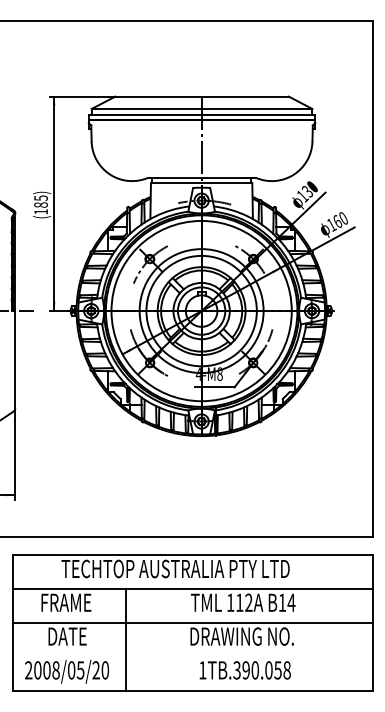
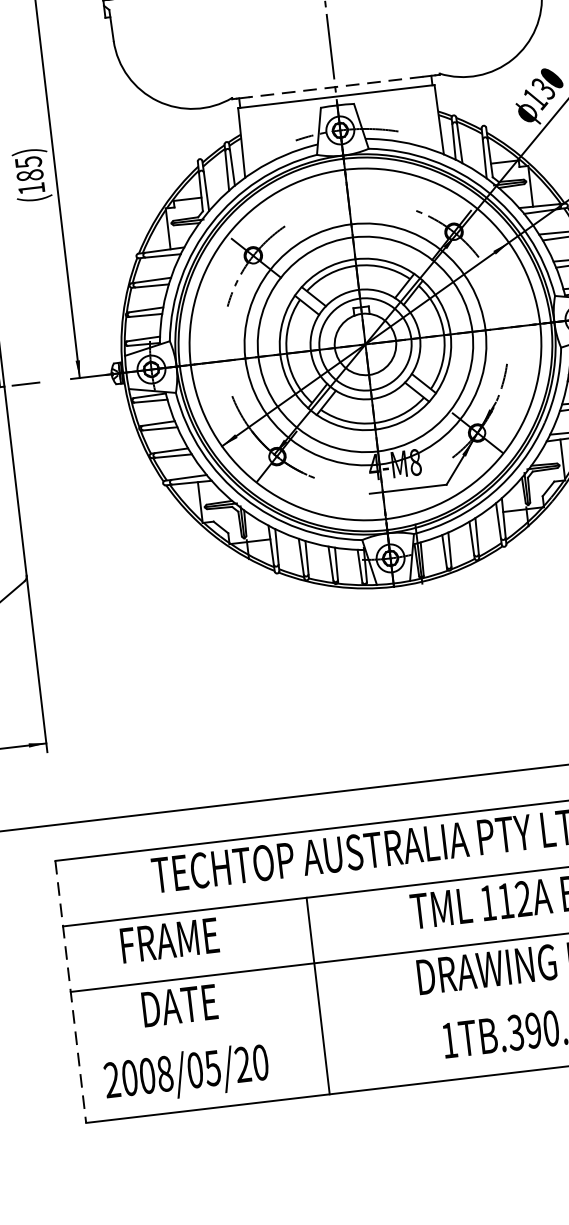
line: (201, 178) -> (335, 87), solid -> dashed
line: (12, 623) -> (70, 992), solid -> dashed
line: (125, 639) -> (317, 995), moved

